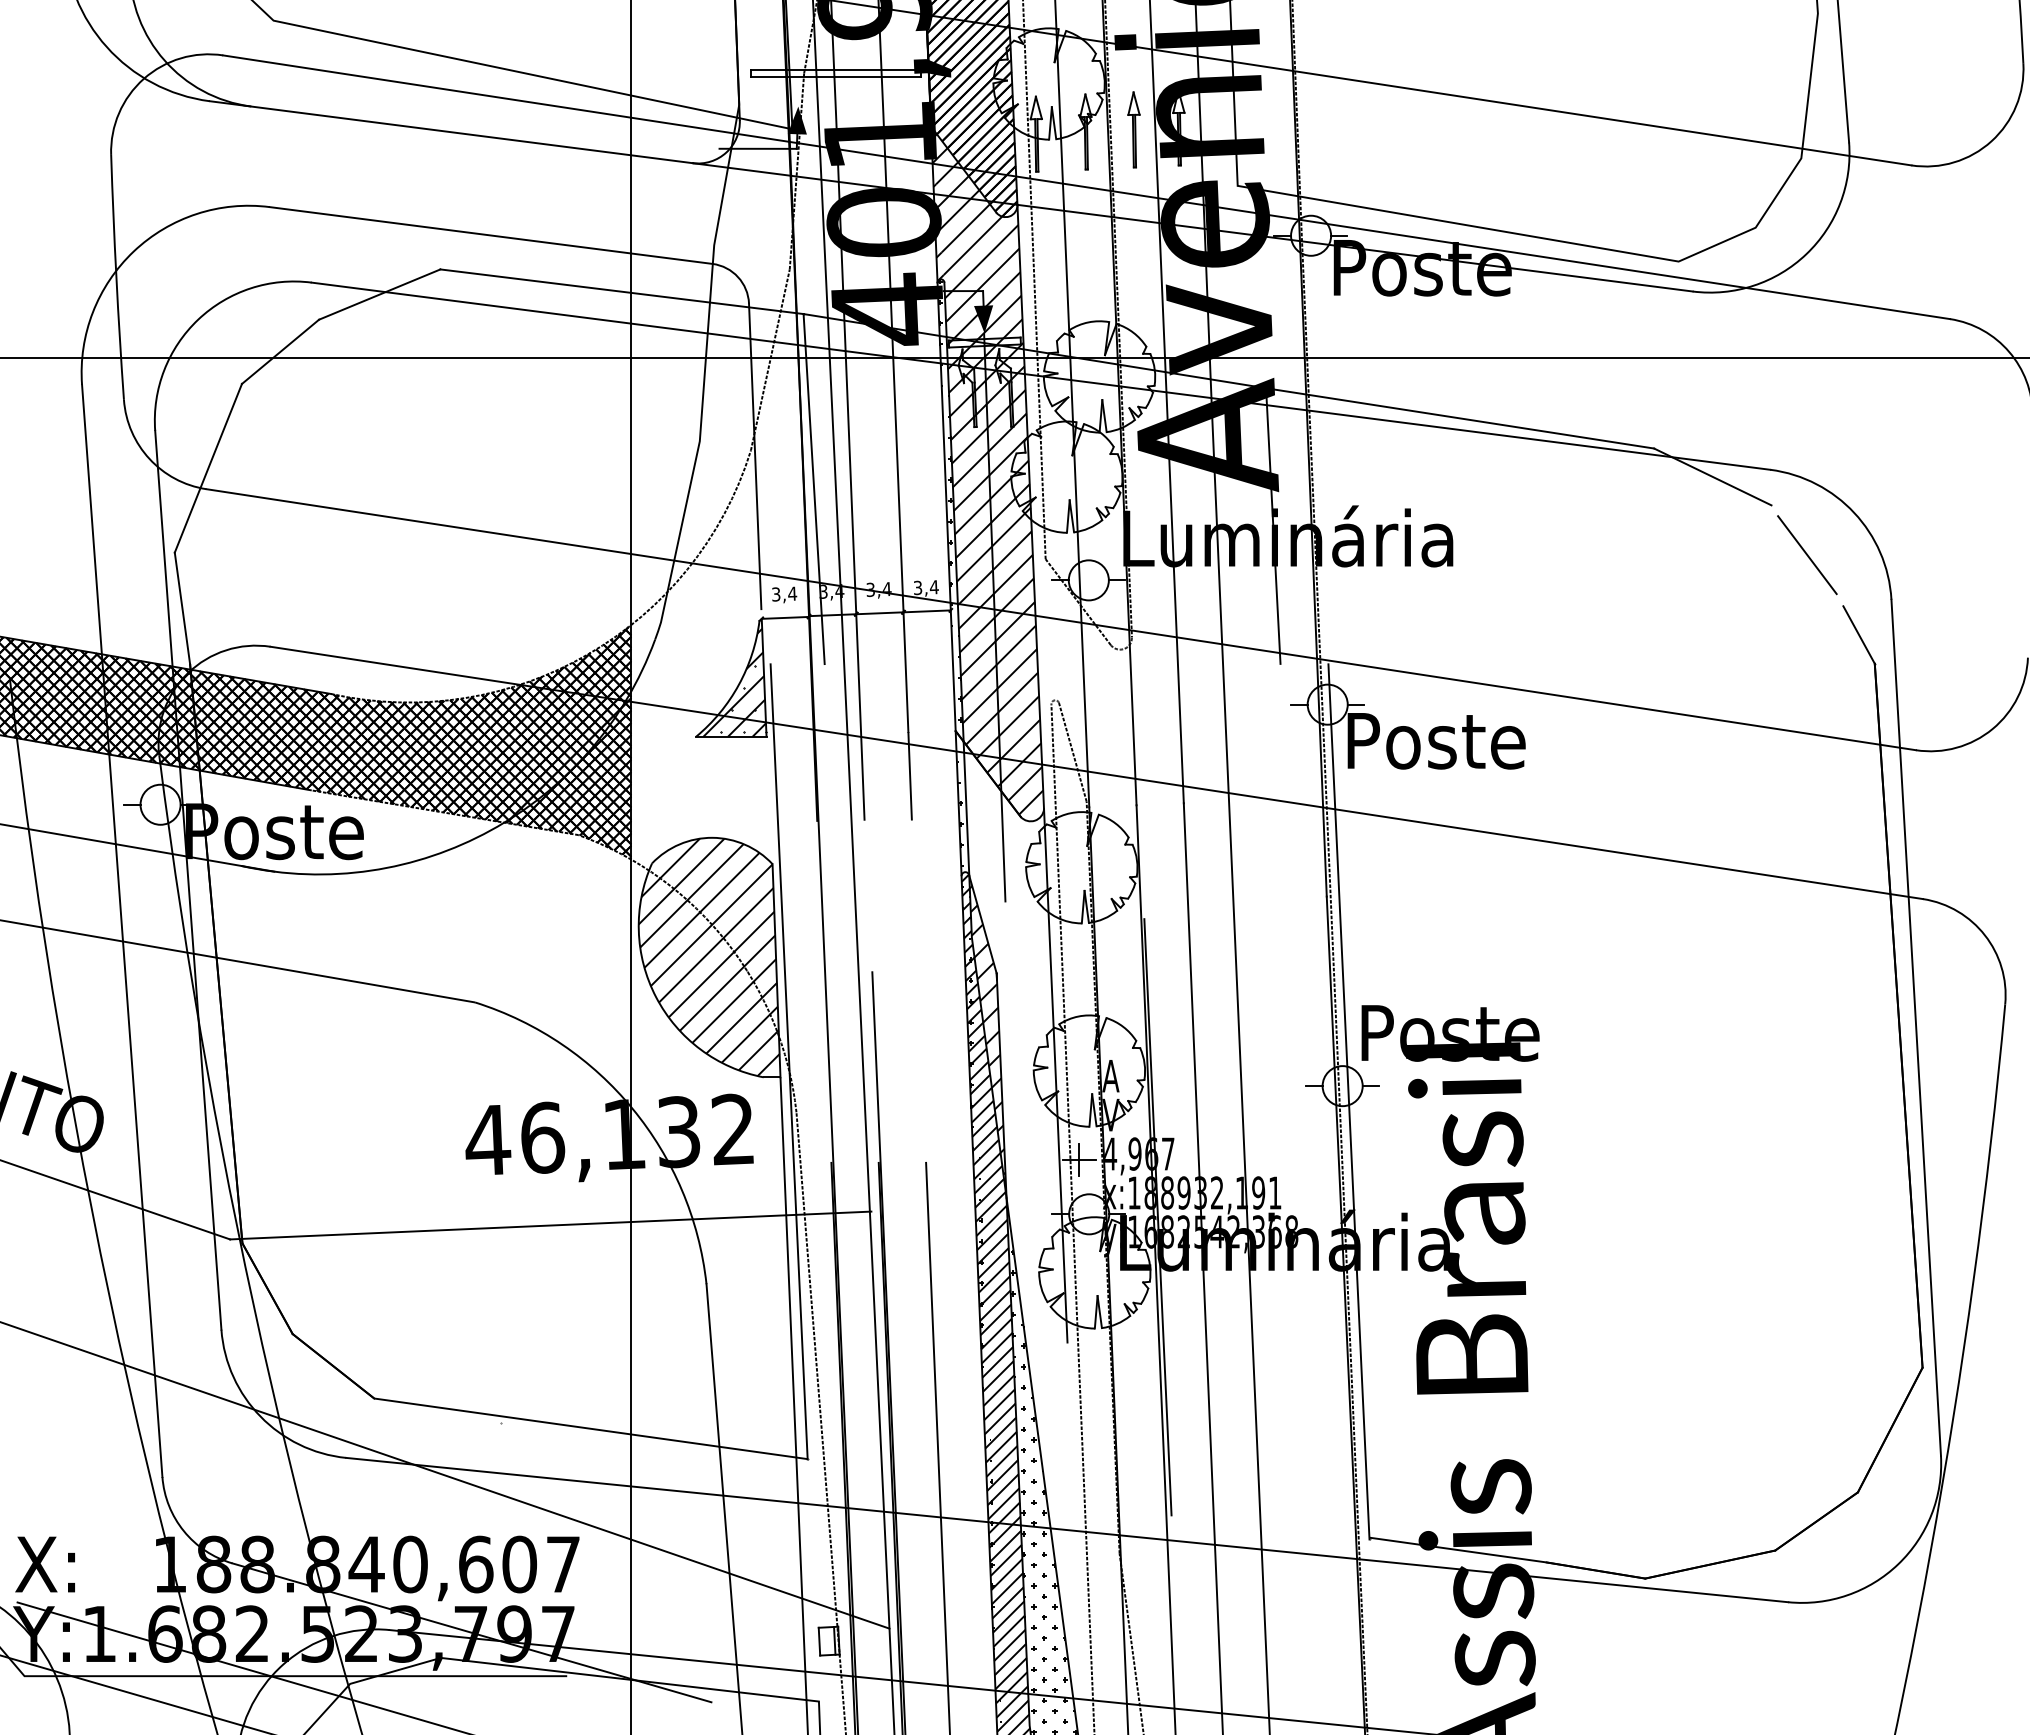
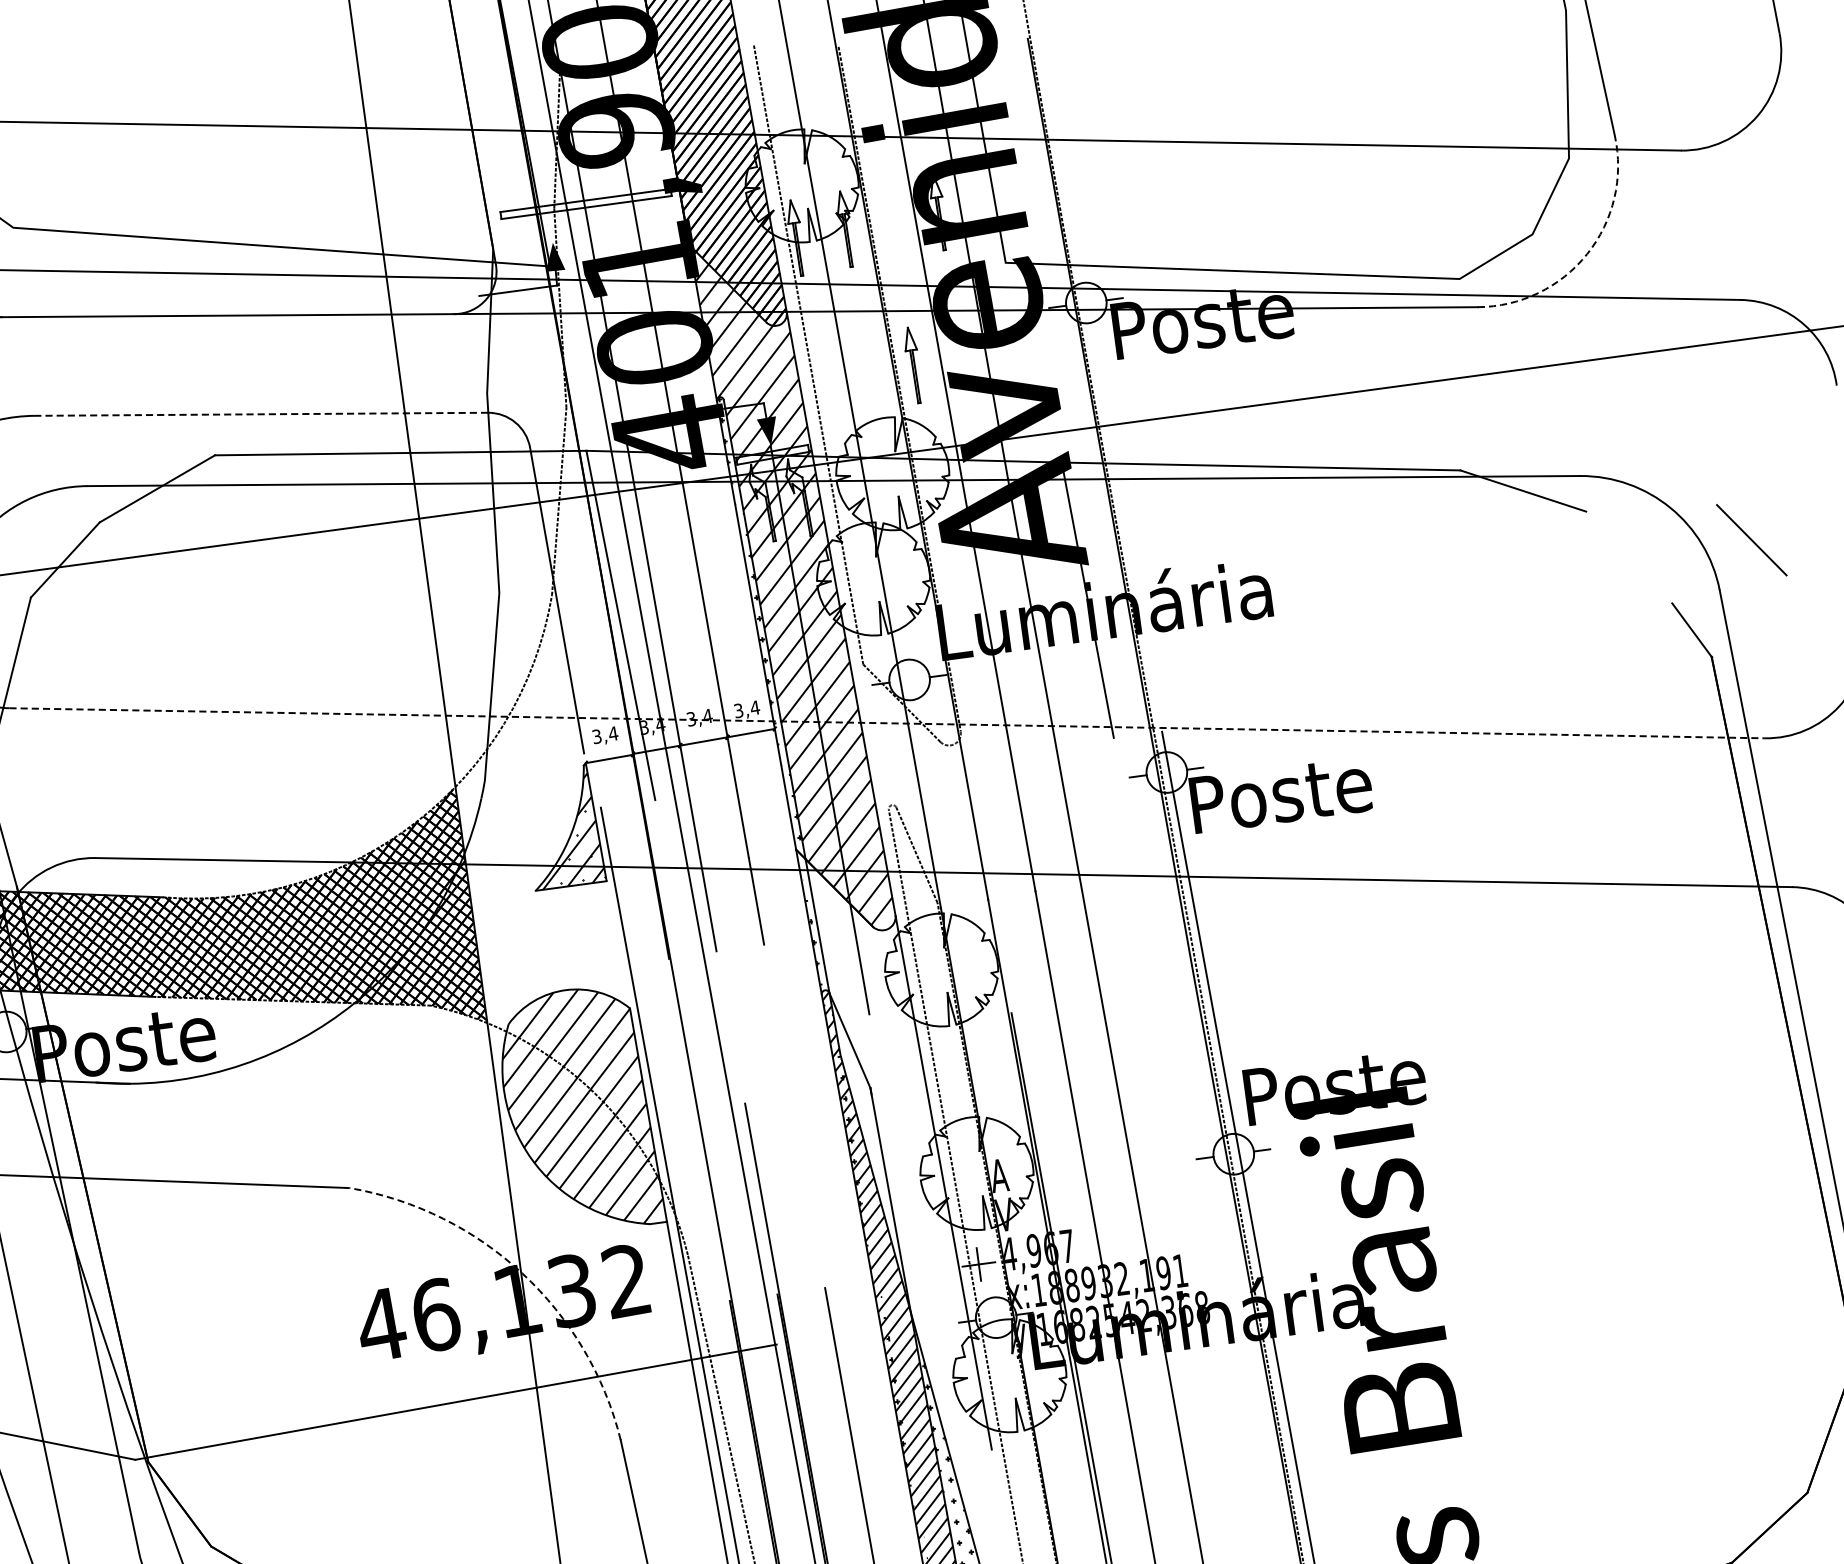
part: (1133, 129) -> (912, 365), moved
line: (490, 235) -> (260, 414), solid -> dashed
arc: (1806, 254) -> (1587, 254), solid -> dashed
line: (1807, 555) -> (1751, 540), moved
line: (1061, 619) -> (887, 723), solid -> dashed
hatch: (987, 1041) -> (870, 1157), removed
arc: (632, 1108) -> (522, 1273), solid -> dashed

